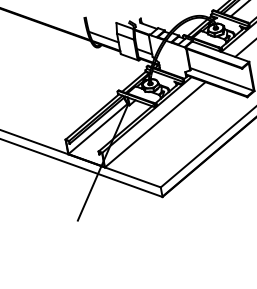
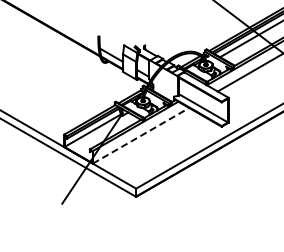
line: (155, 124) -> (141, 135), solid -> dashed

